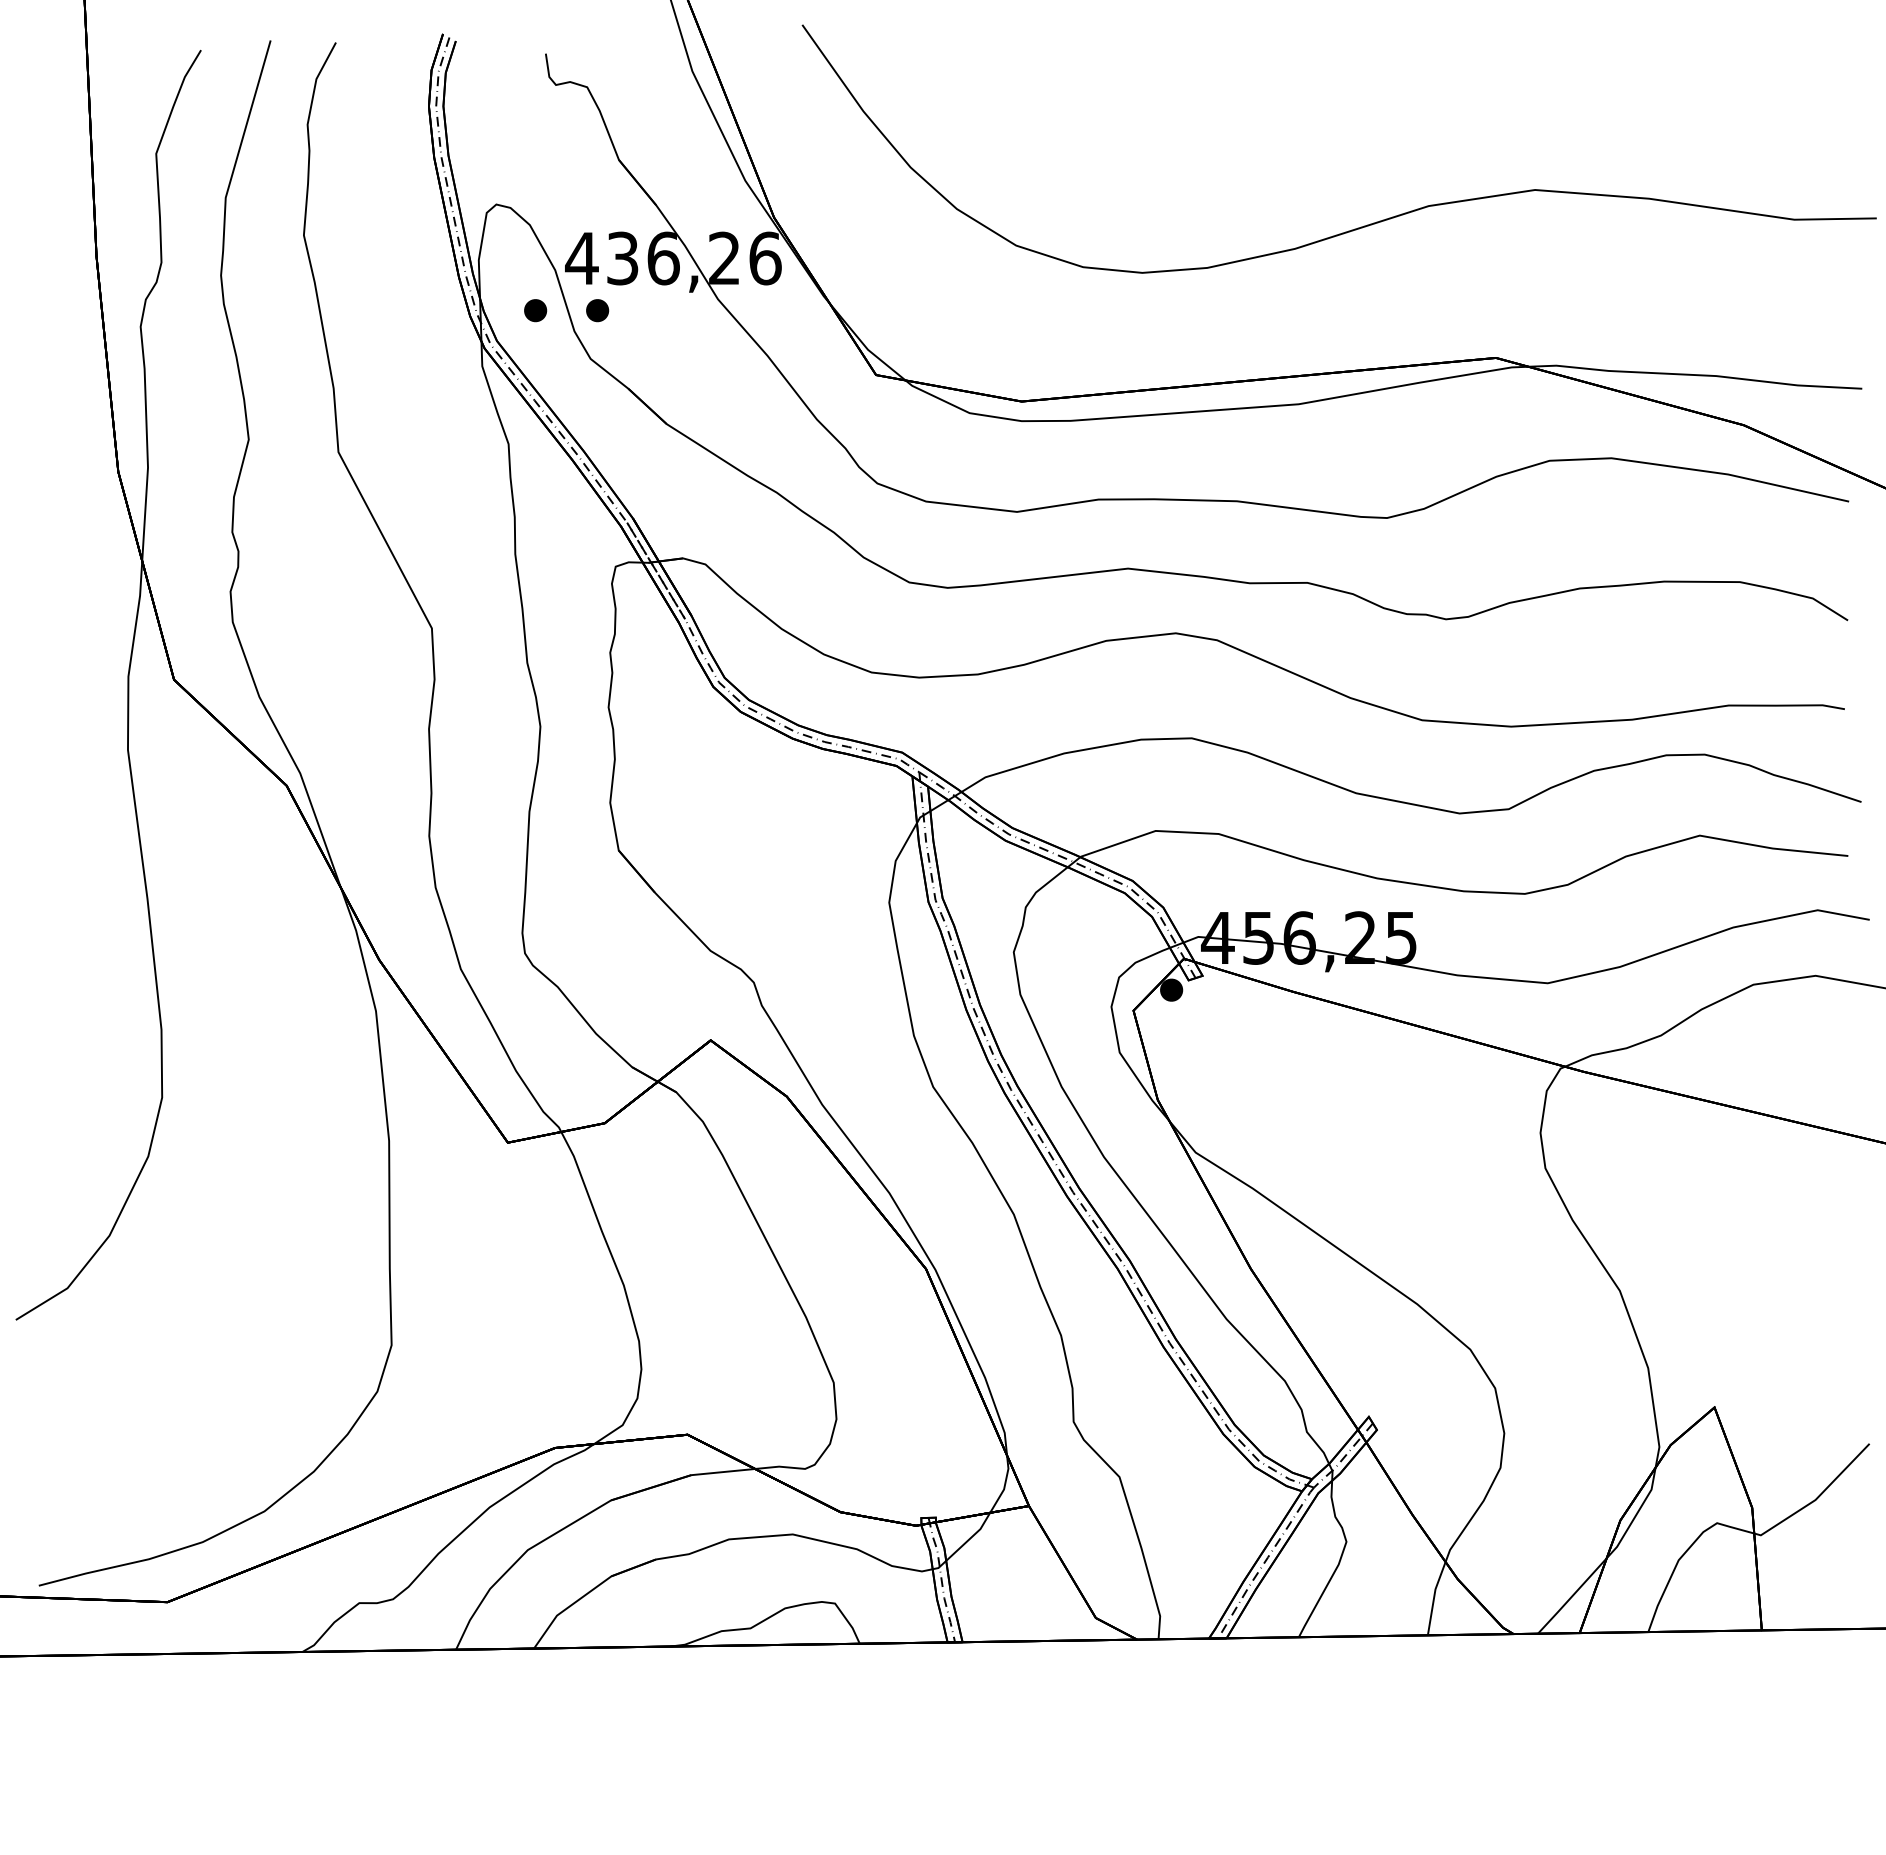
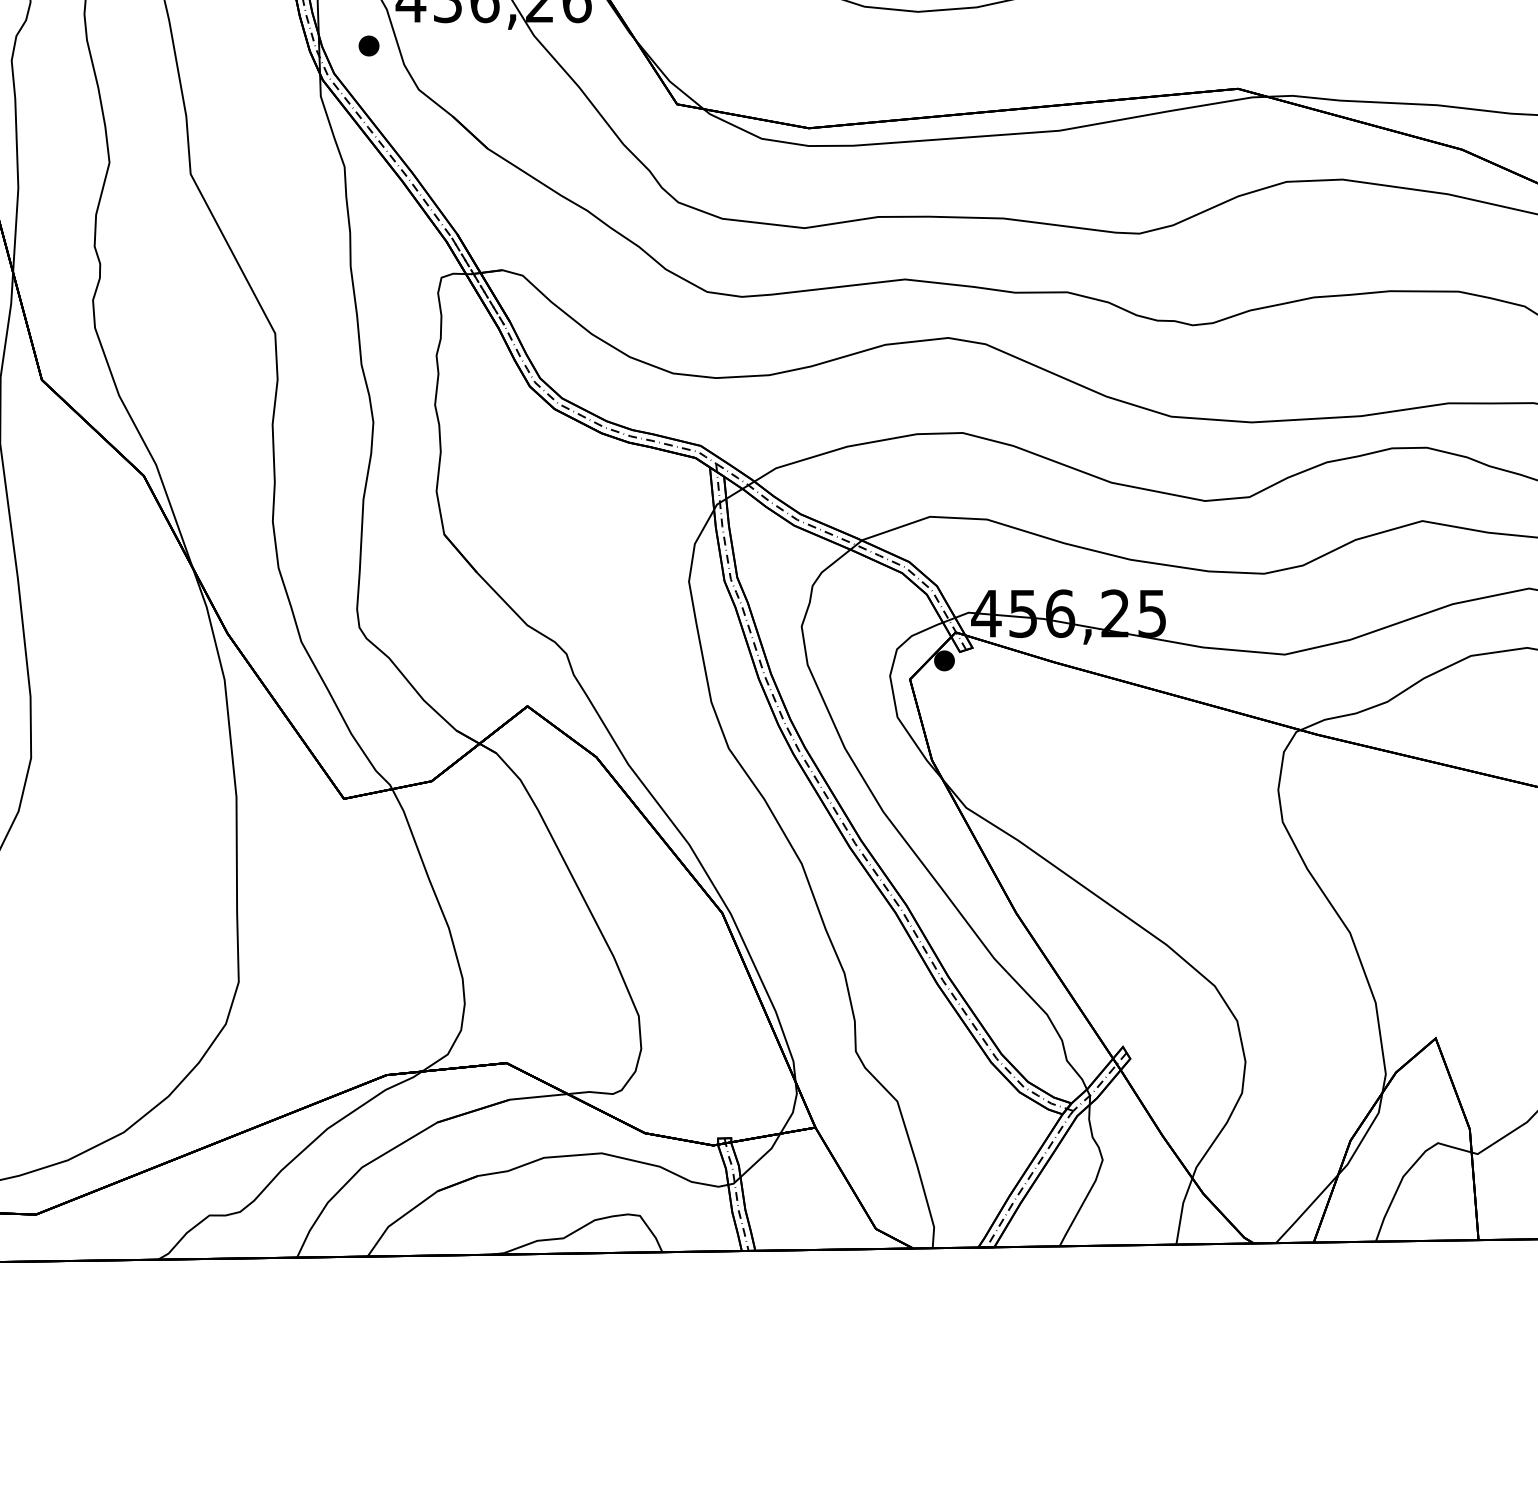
part: (597, 310) -> (425, 45), removed

